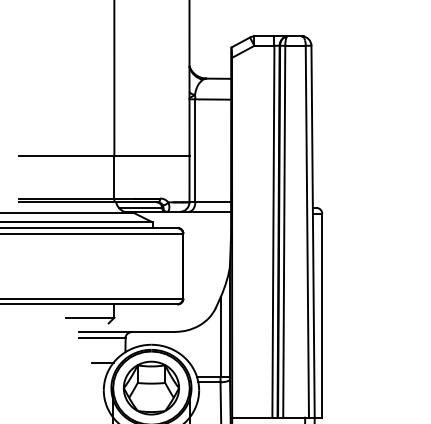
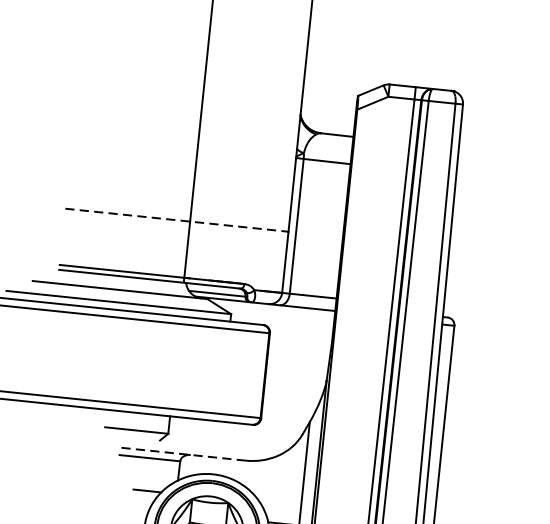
line: (104, 155) -> (177, 220), solid -> dashed
line: (127, 331) -> (183, 453), solid -> dashed

